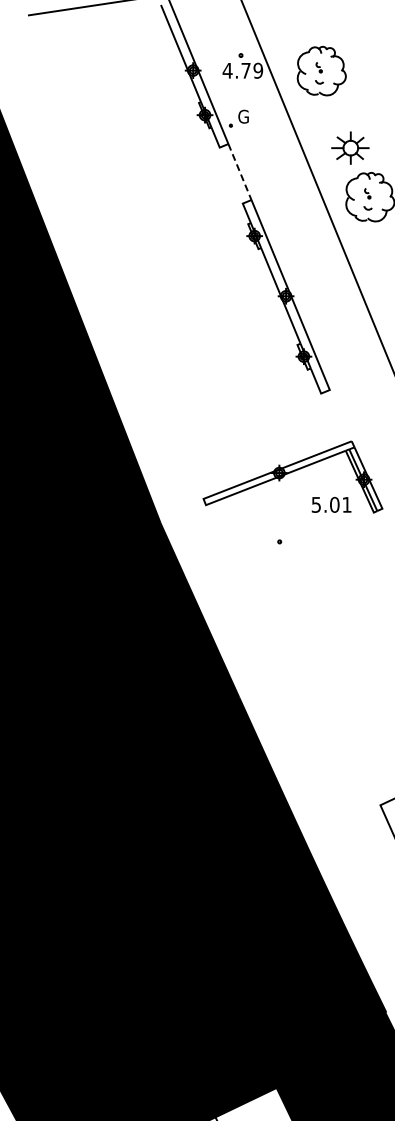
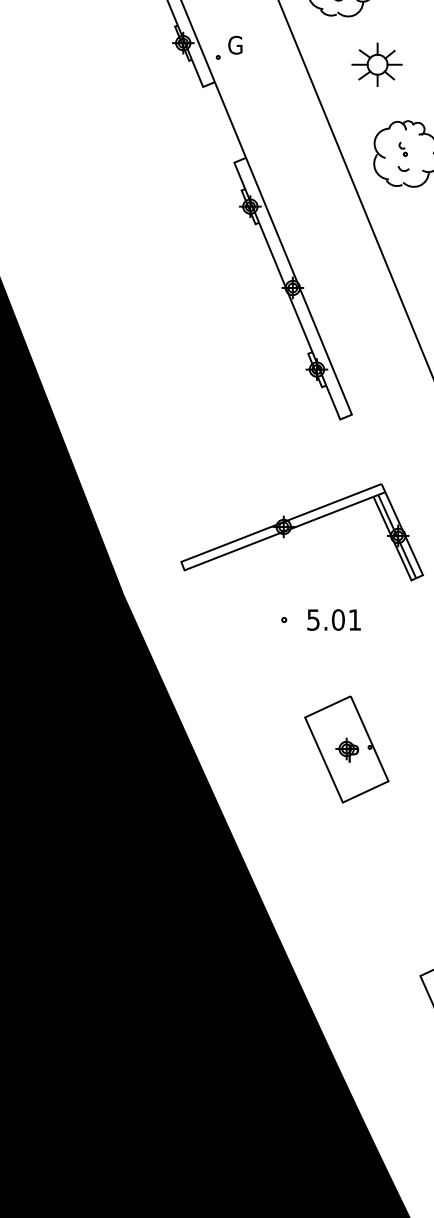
part: (350, 147) -> (377, 63), moved
line: (240, 172) -> (231, 120), dashed -> solid
text: (331, 504) -> (333, 619), moved
part: (325, 637) -> (346, 749), added

